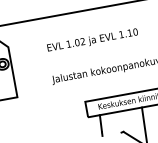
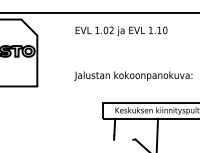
text: (92, 39) -> (121, 30), moved

